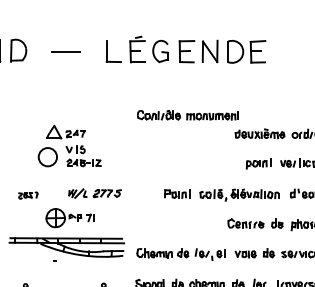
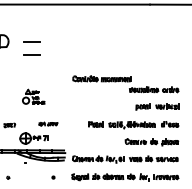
part: (184, 49) -> (100, 40), removed
line: (65, 73) -> (31, 54), added
part: (69, 145) -> (33, 96), size x0.6
part: (95, 192) -> (48, 123), size x0.6

